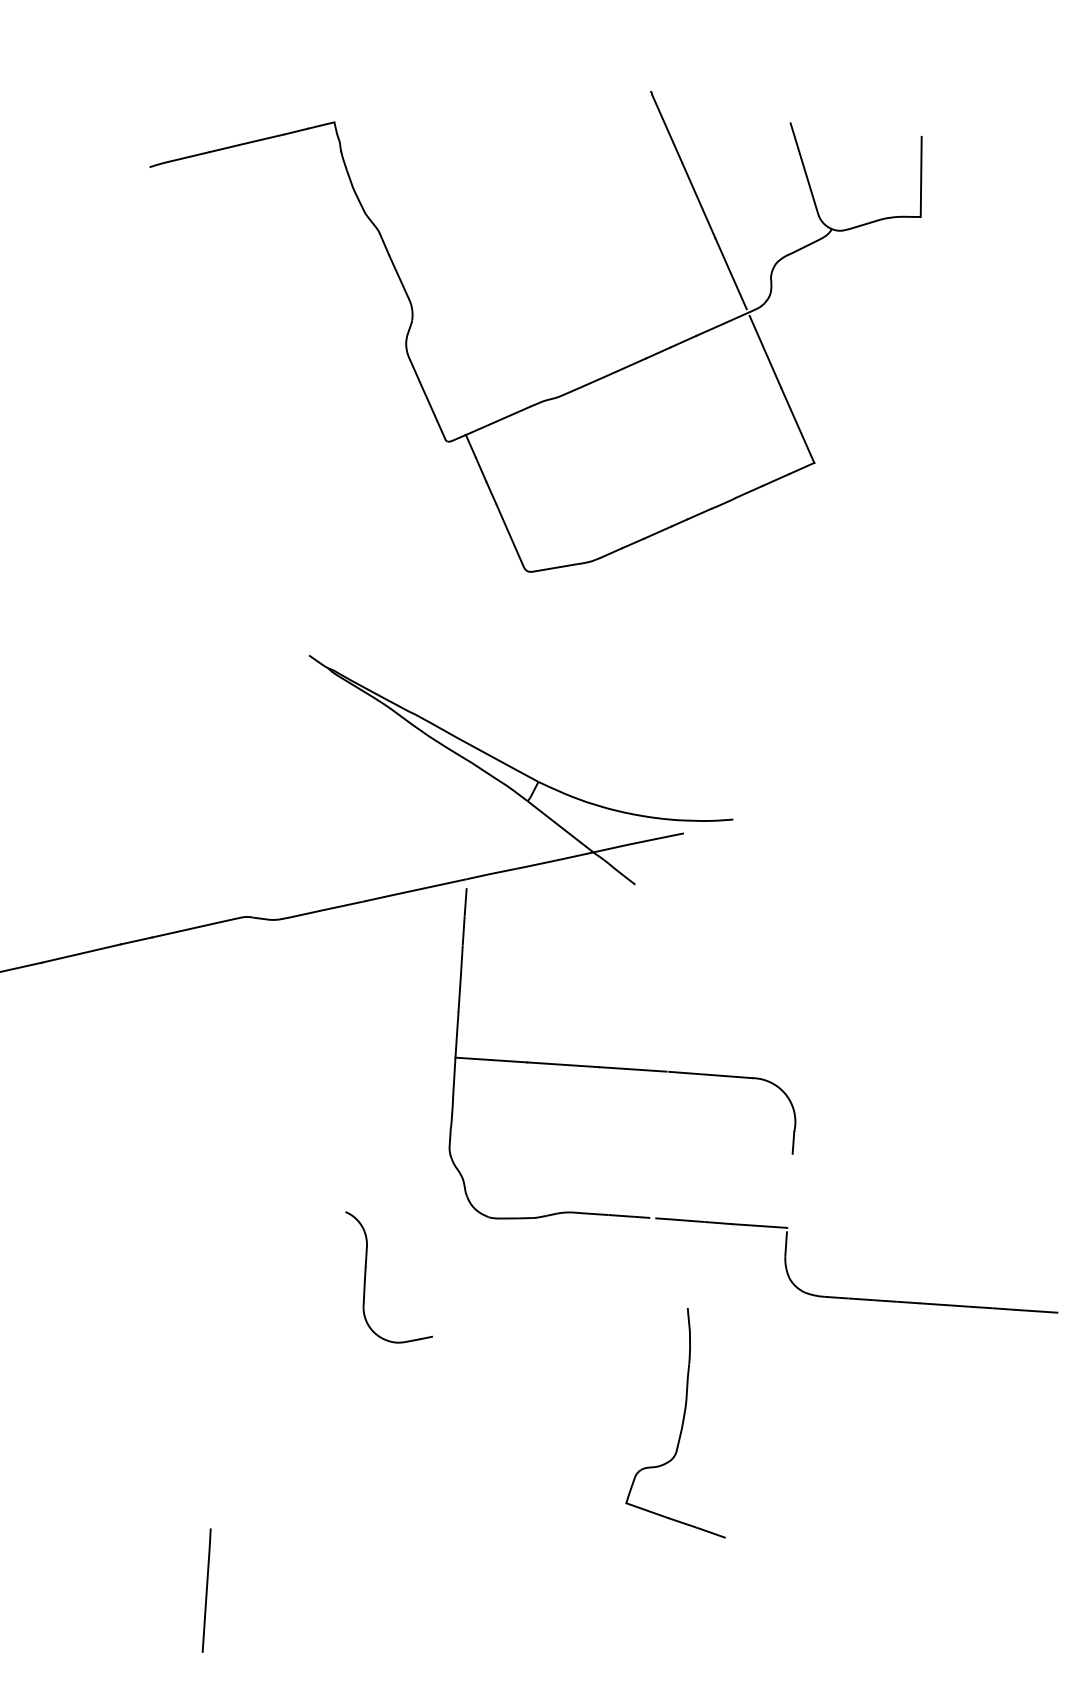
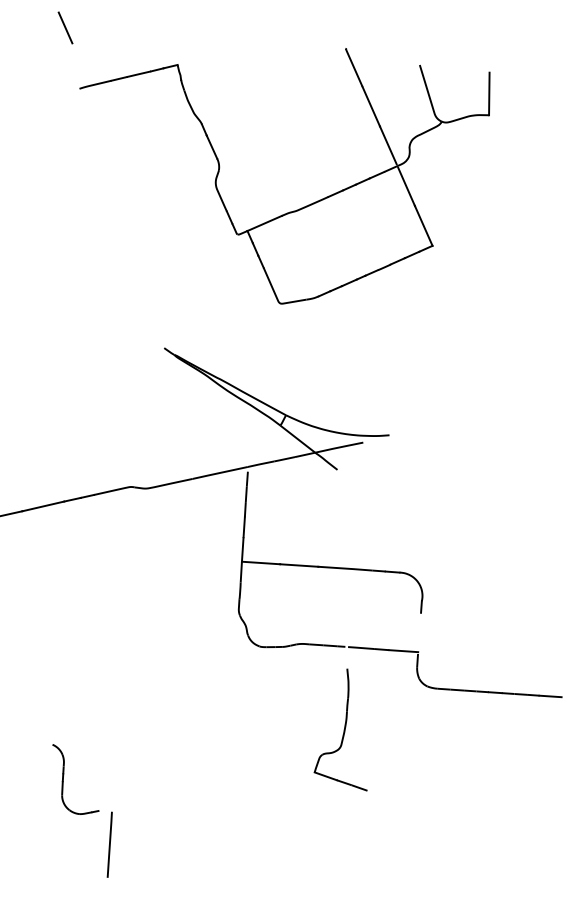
line: (123, 51) -> (65, 27), added
part: (368, 1269) -> (64, 775), moved
part: (674, 1422) -> (340, 729), moved

